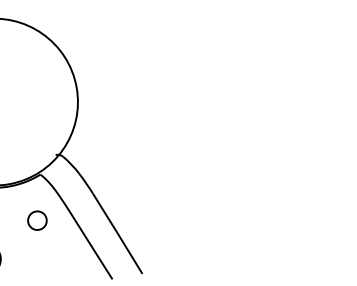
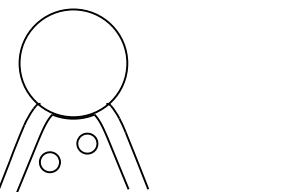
part: (37, 220) -> (87, 143), size x1.67

